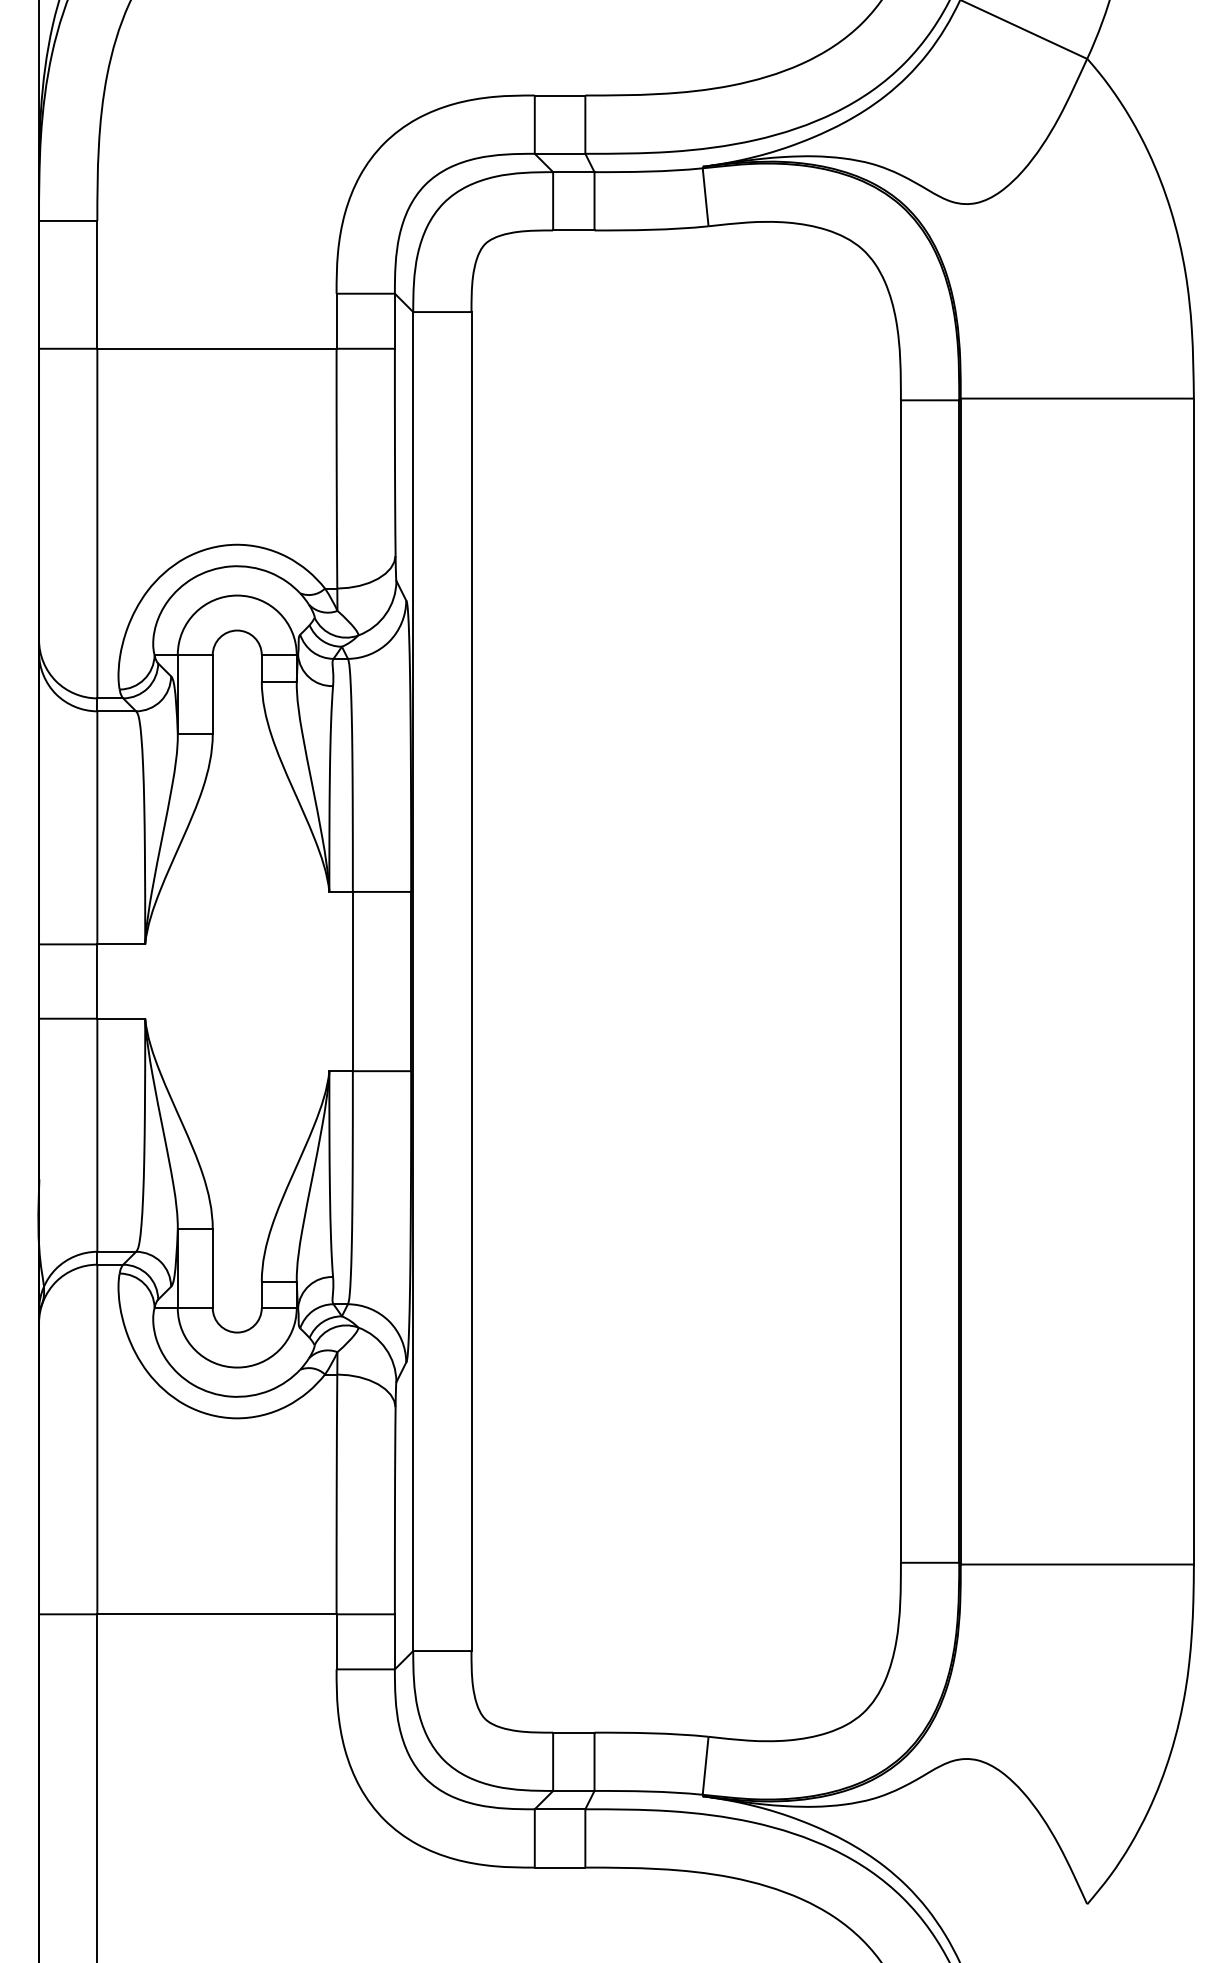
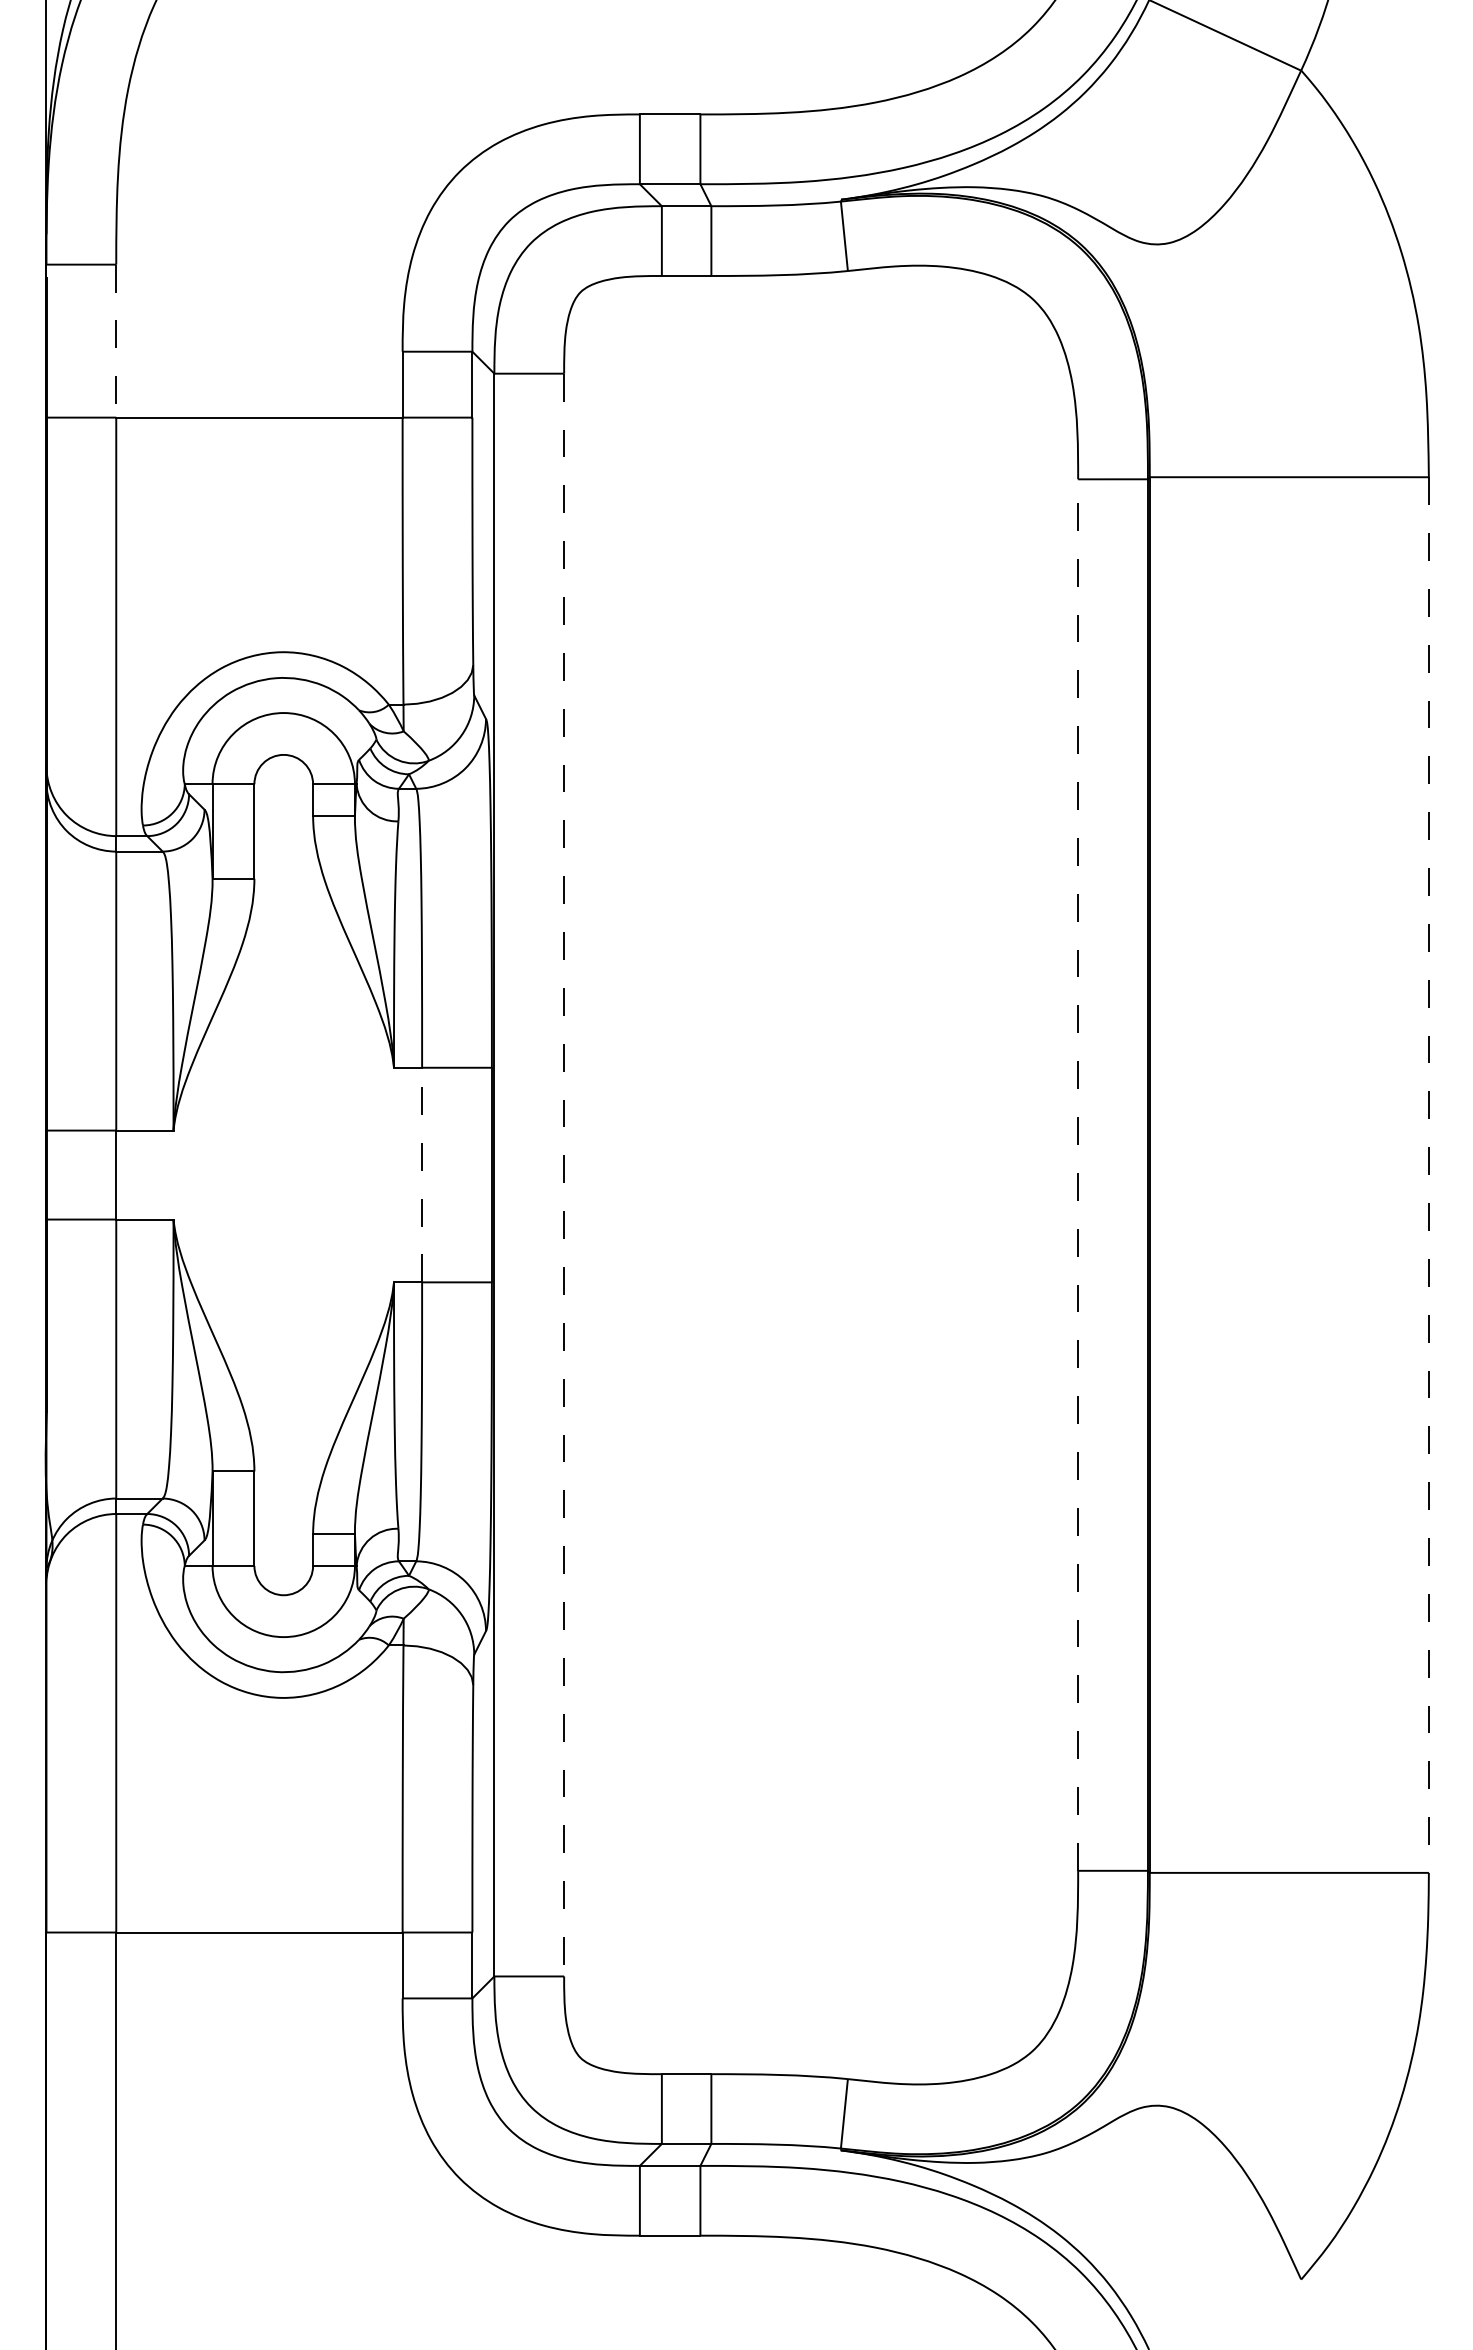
line: (97, 285) -> (116, 341), solid -> dashed
line: (353, 981) -> (422, 1174), solid -> dashed
line: (471, 981) -> (564, 1175), solid -> dashed
line: (901, 981) -> (1078, 1175), solid -> dashed
line: (1193, 981) -> (1428, 1175), solid -> dashed

